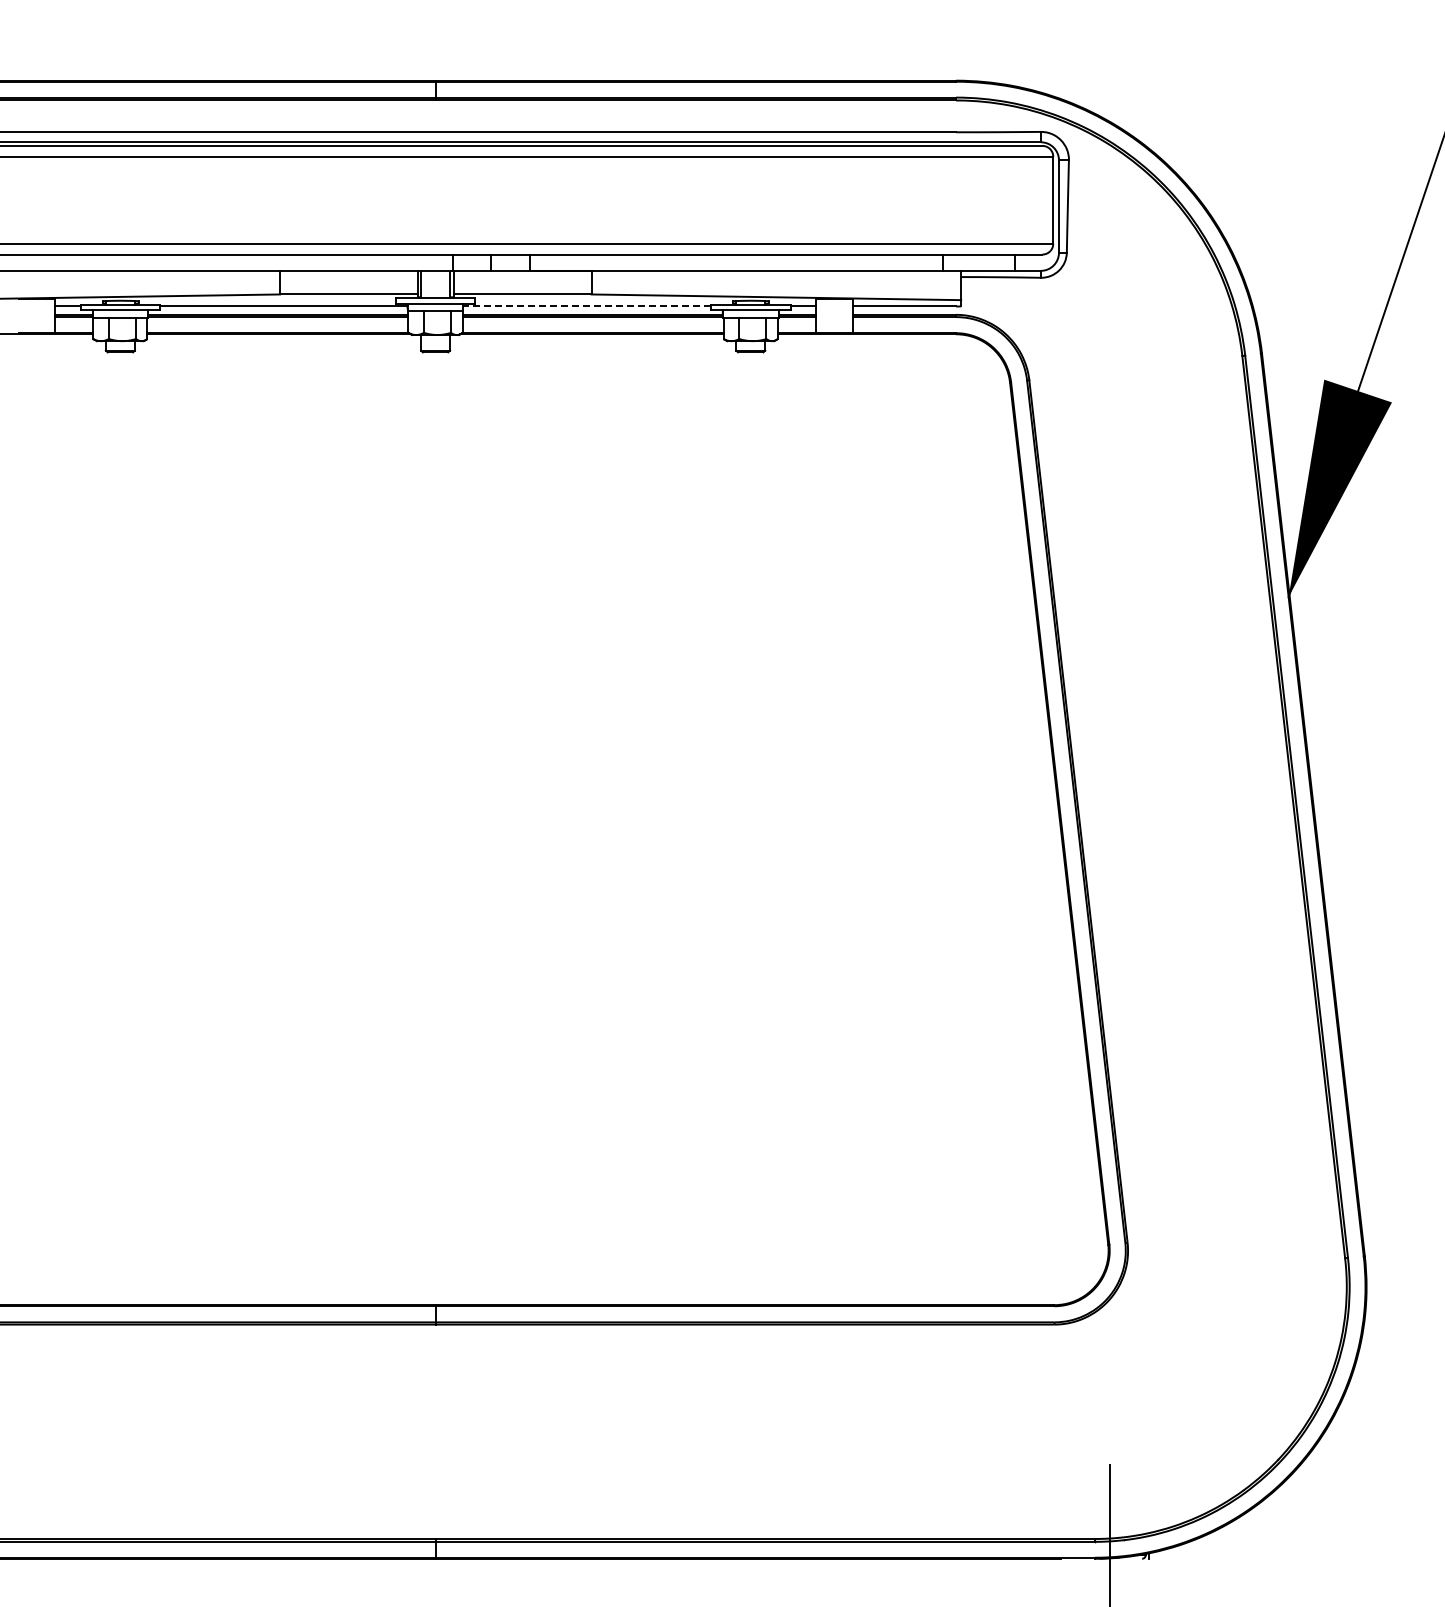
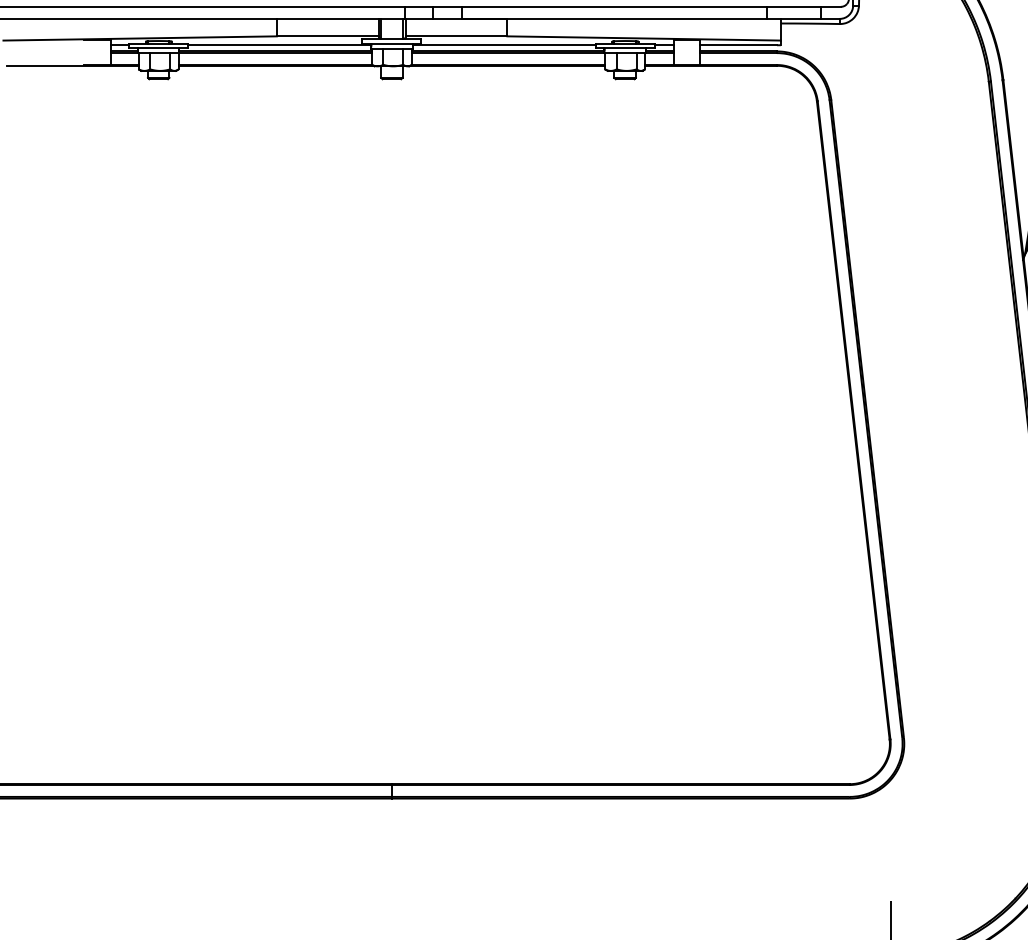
line: (587, 306) -> (504, 45), dashed -> solid

